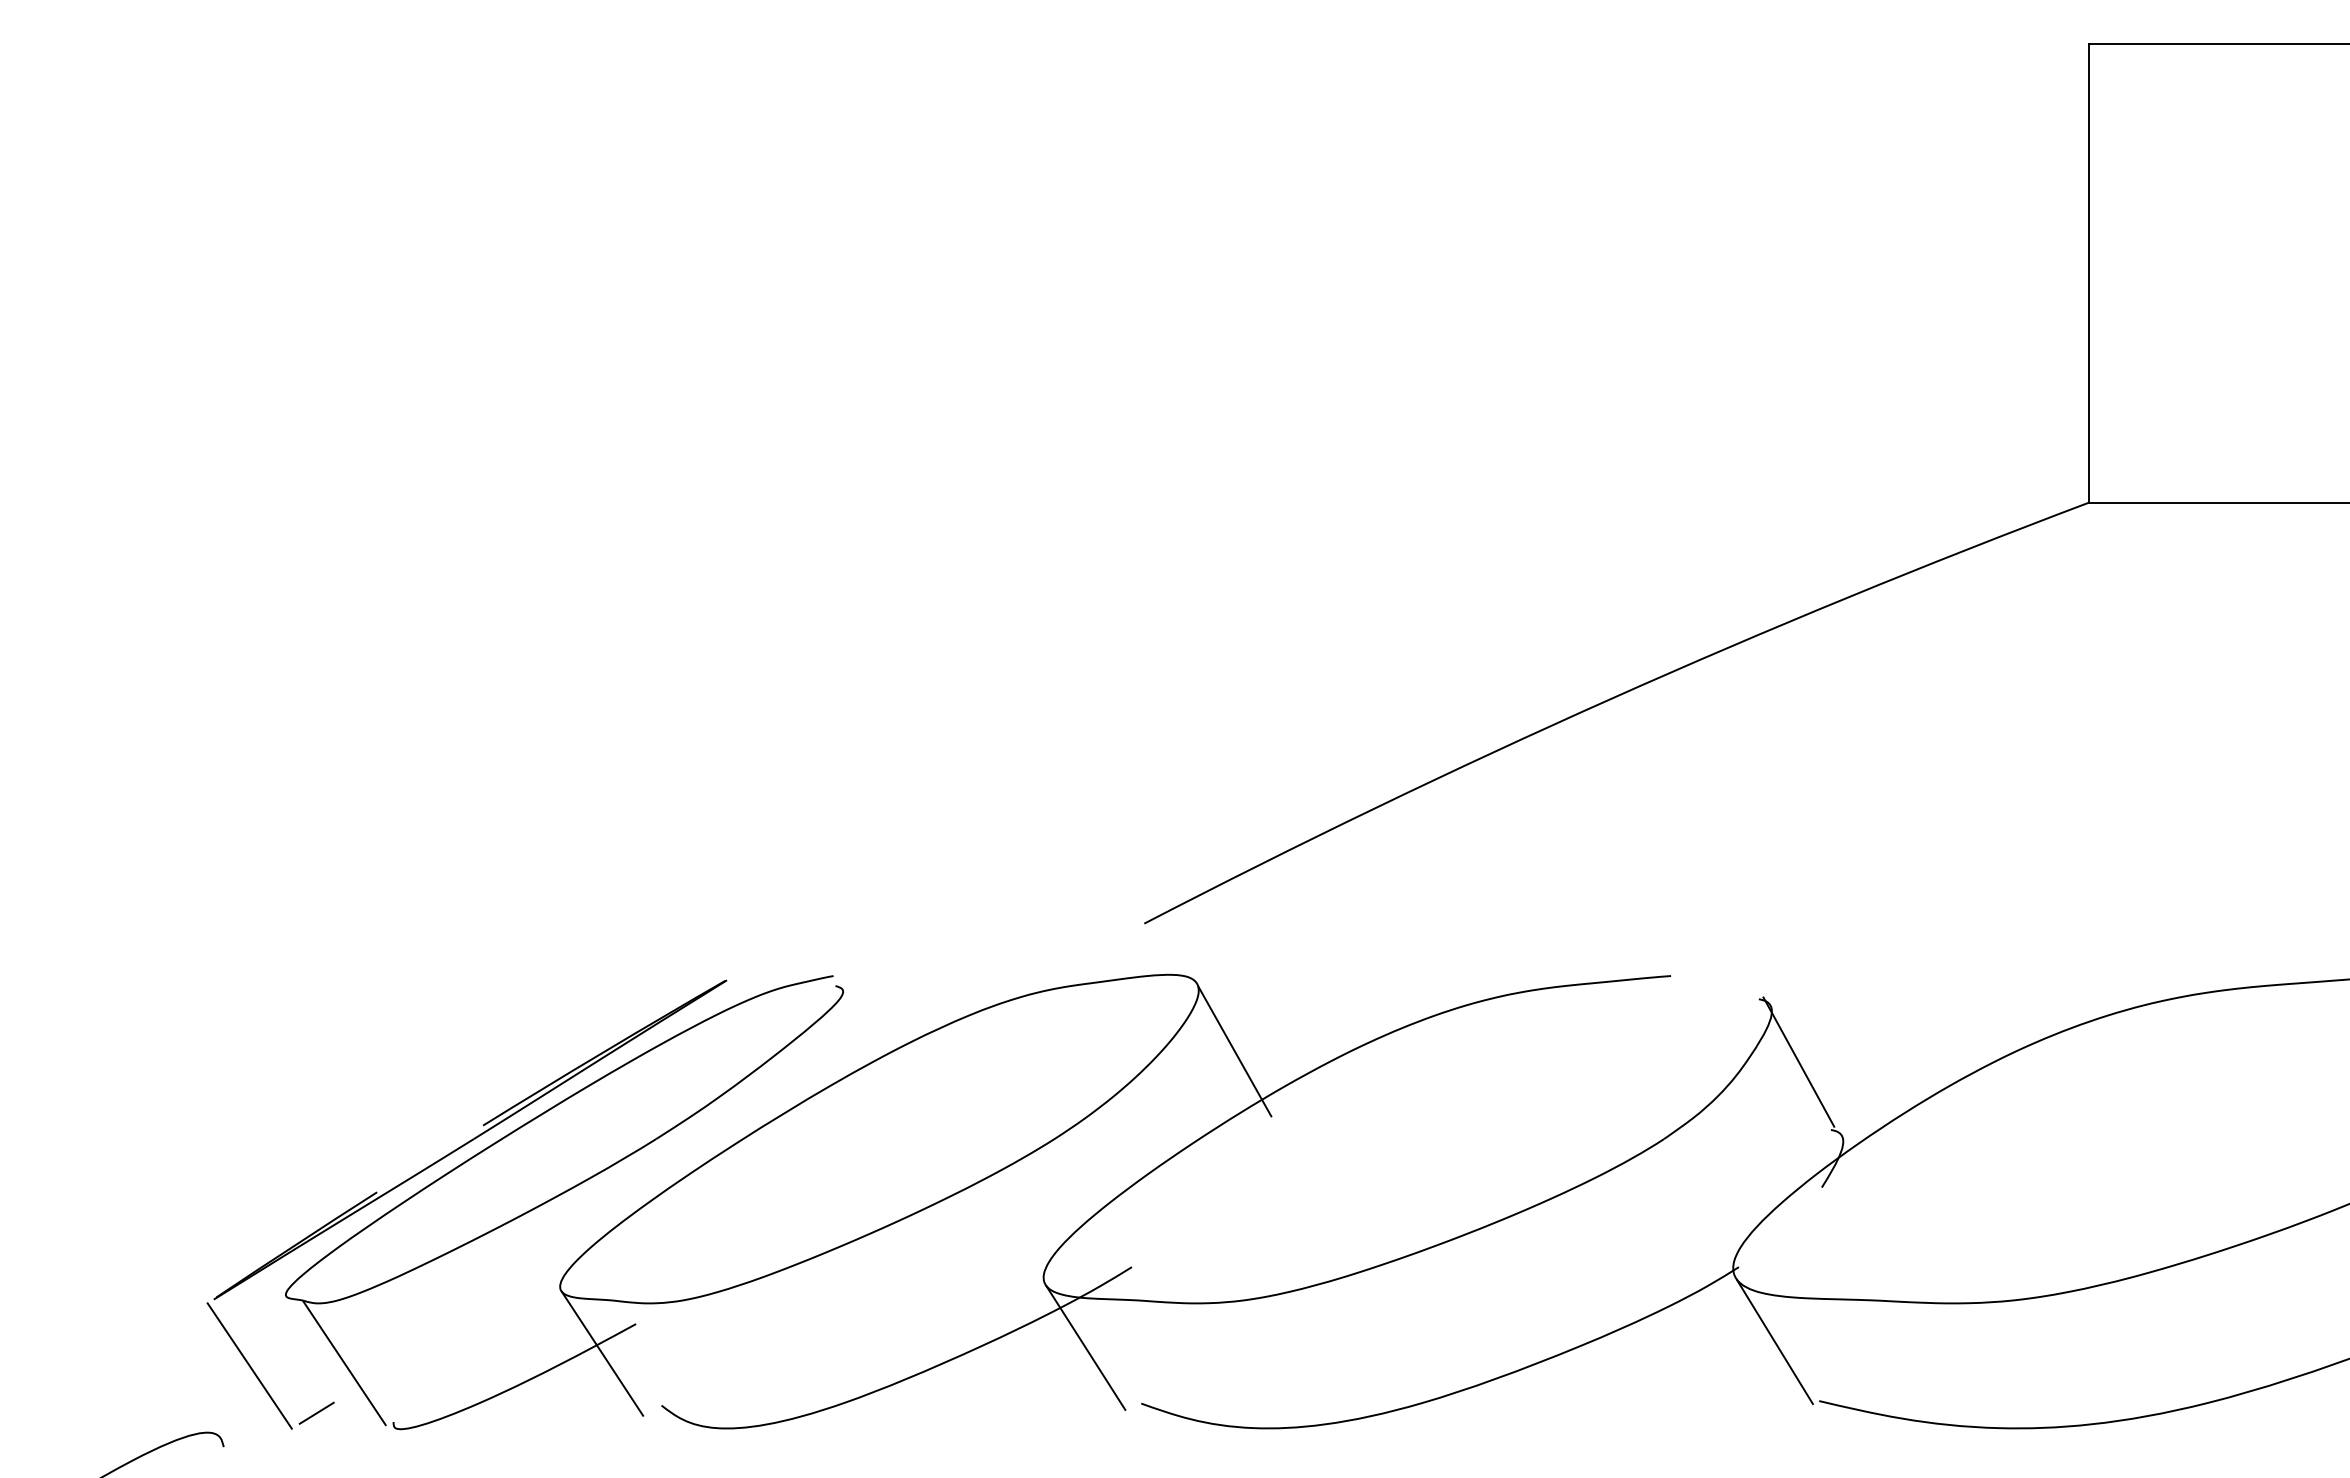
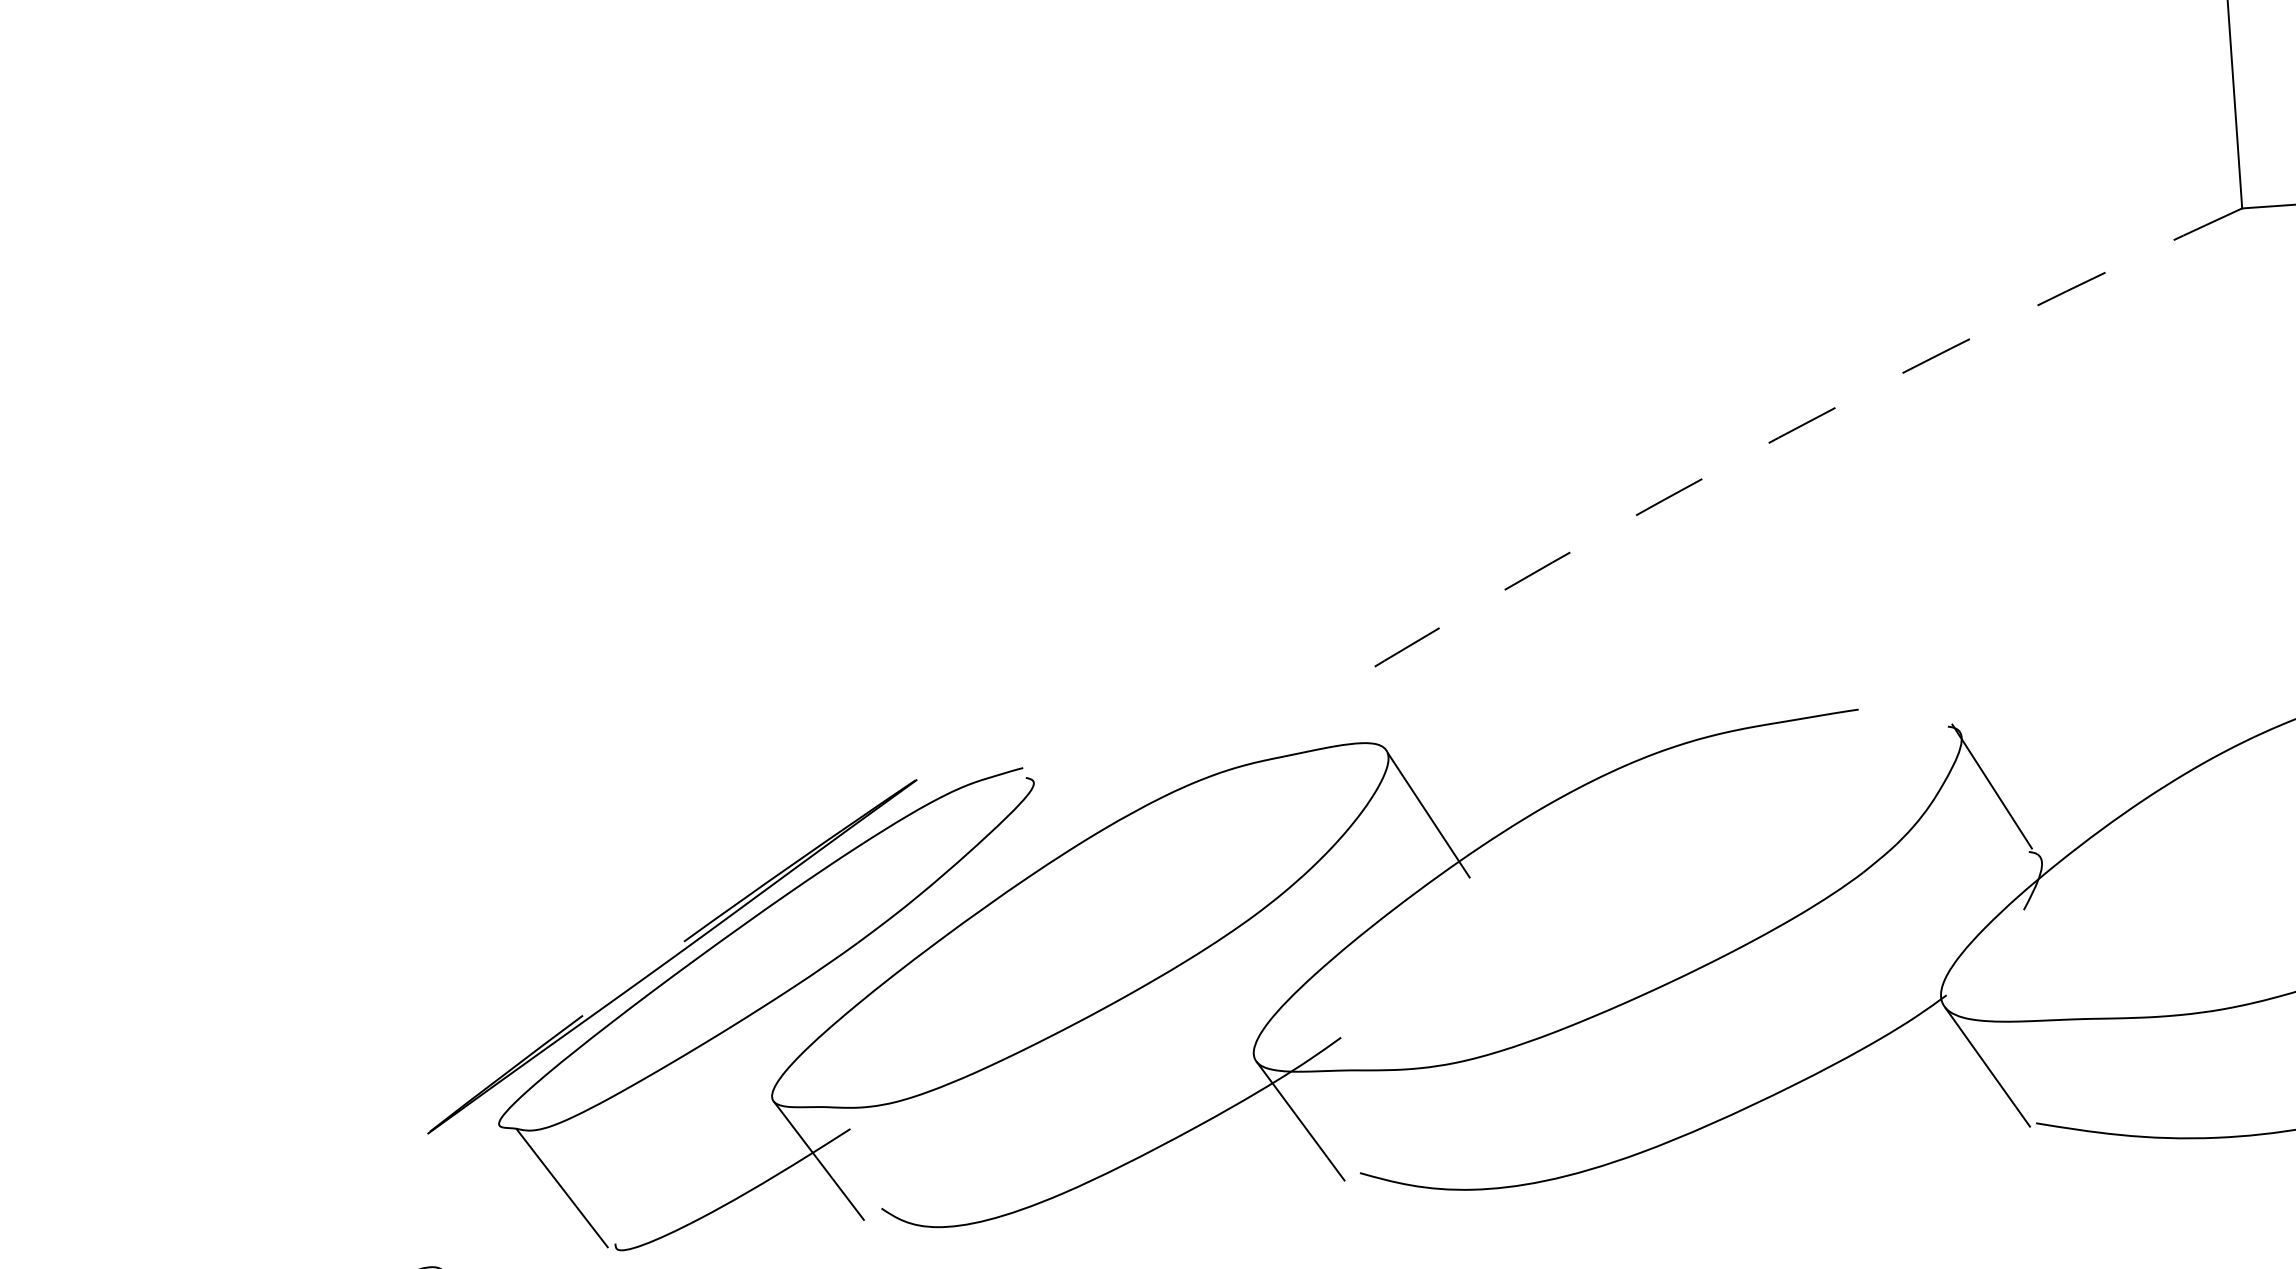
arc: (1610, 699) -> (1778, 437), solid -> dashed
line: (249, 1365) -> (467, 1197), removed
line: (316, 1412) -> (537, 1239), removed

